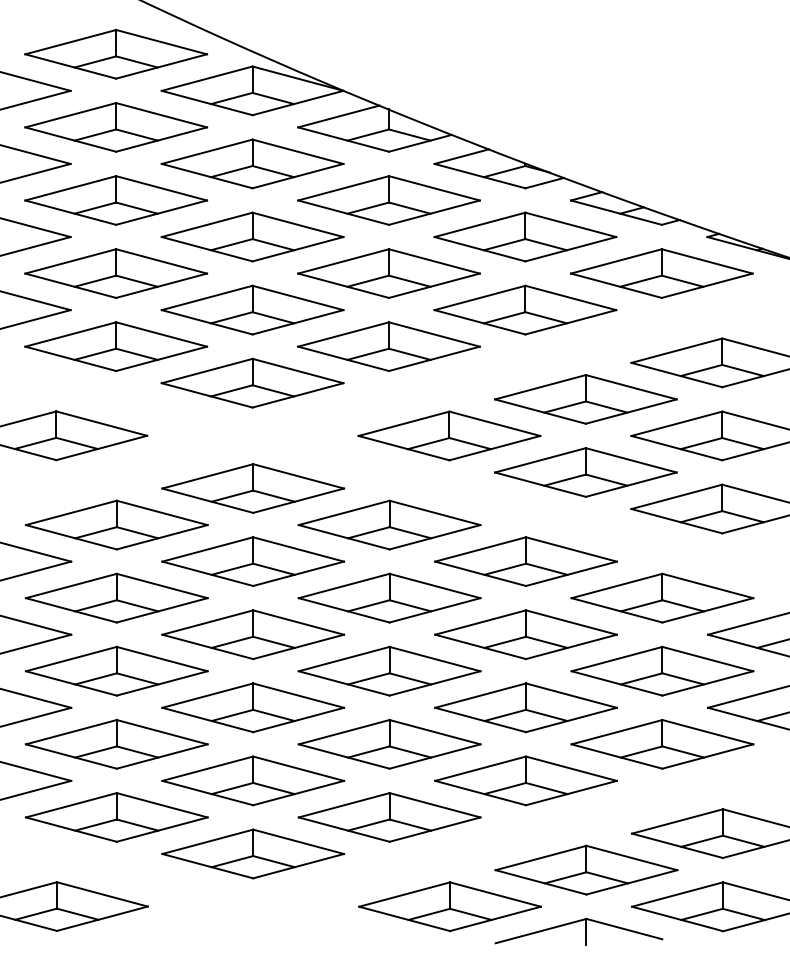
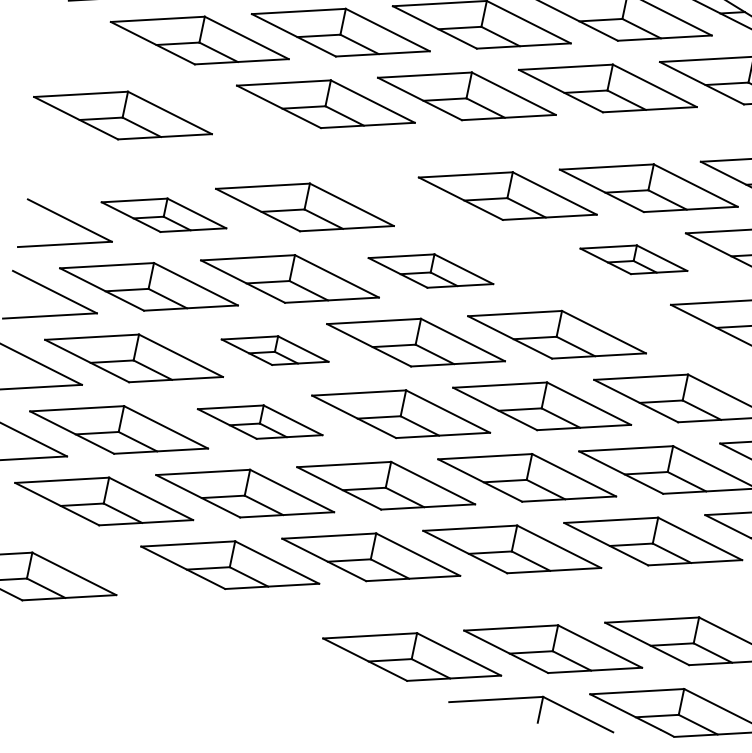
part: (585, 472) -> (633, 259), size x0.6
part: (116, 524) -> (163, 214), size x0.7
part: (389, 524) -> (431, 270), size x0.7
part: (253, 634) -> (275, 350), size x0.6
part: (253, 707) -> (260, 421), size x0.7

